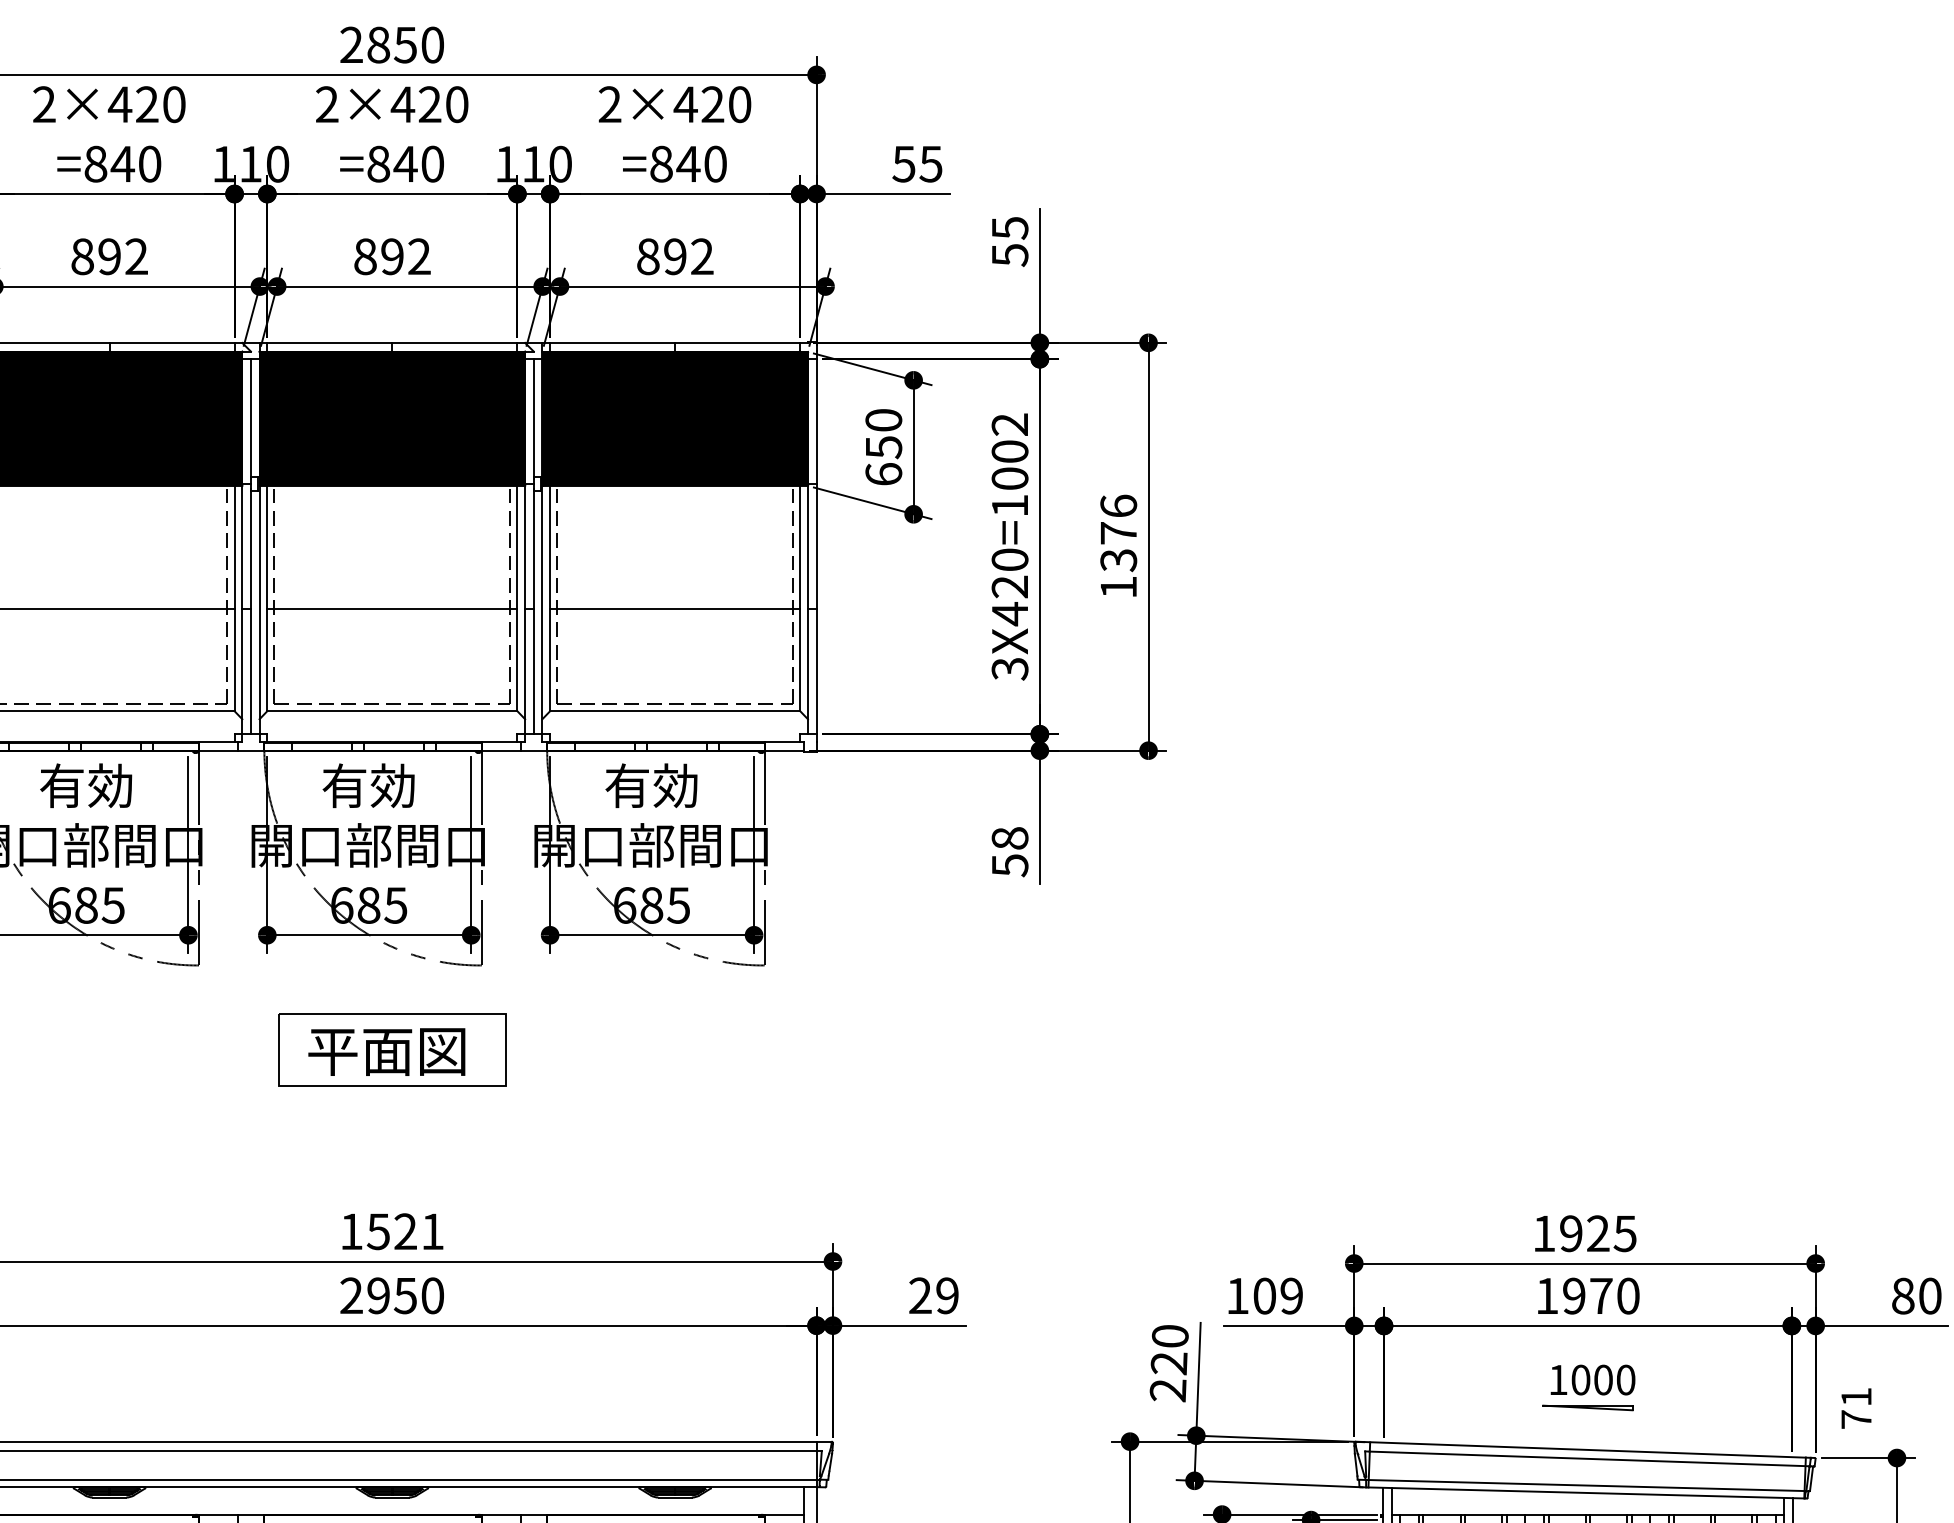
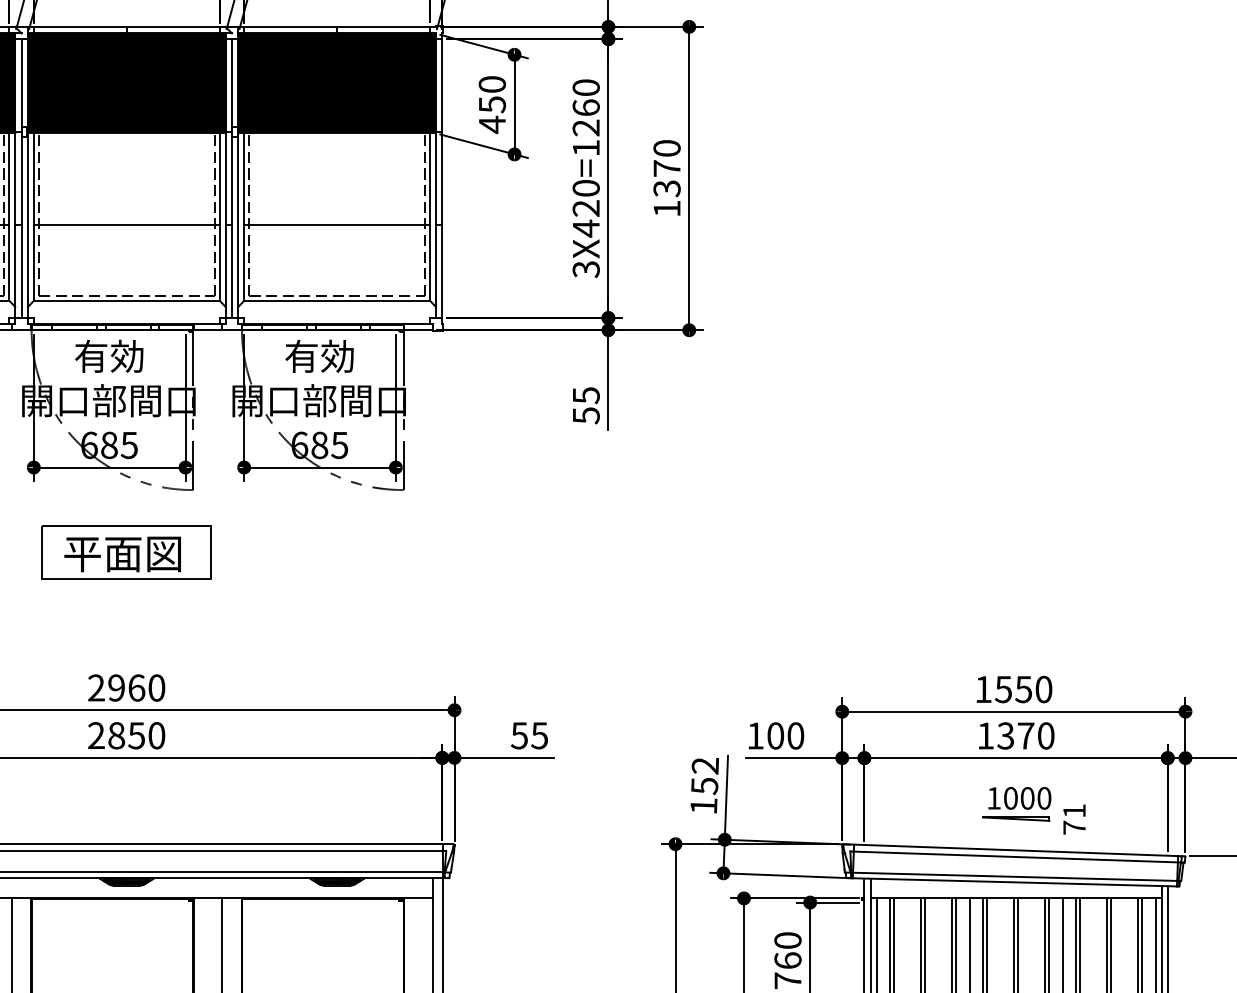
text: (1009, 451) -> (585, 107), 3X420=1002 -> 3X420=1260
text: (883, 474) -> (492, 124), 650 -> 450
text: (1118, 505) -> (666, 147), 1376 -> 1370
text: (1009, 838) -> (585, 395), 58 -> 55
text: (391, 1231) -> (126, 687), 1521 -> 2960
text: (1597, 1233) -> (1023, 689), 1925 -> 1550
text: (378, 1295) -> (116, 735), 2950 -> 2850
text: (933, 1295) -> (529, 735), 29 -> 55
text: (1291, 1295) -> (795, 735), 109 -> 100
text: (1573, 1295) -> (1005, 735), 1970 -> 1370
text: (1168, 1363) -> (704, 786), 220 -> 152
text: (1856, 1408) -> (1074, 819), moved

